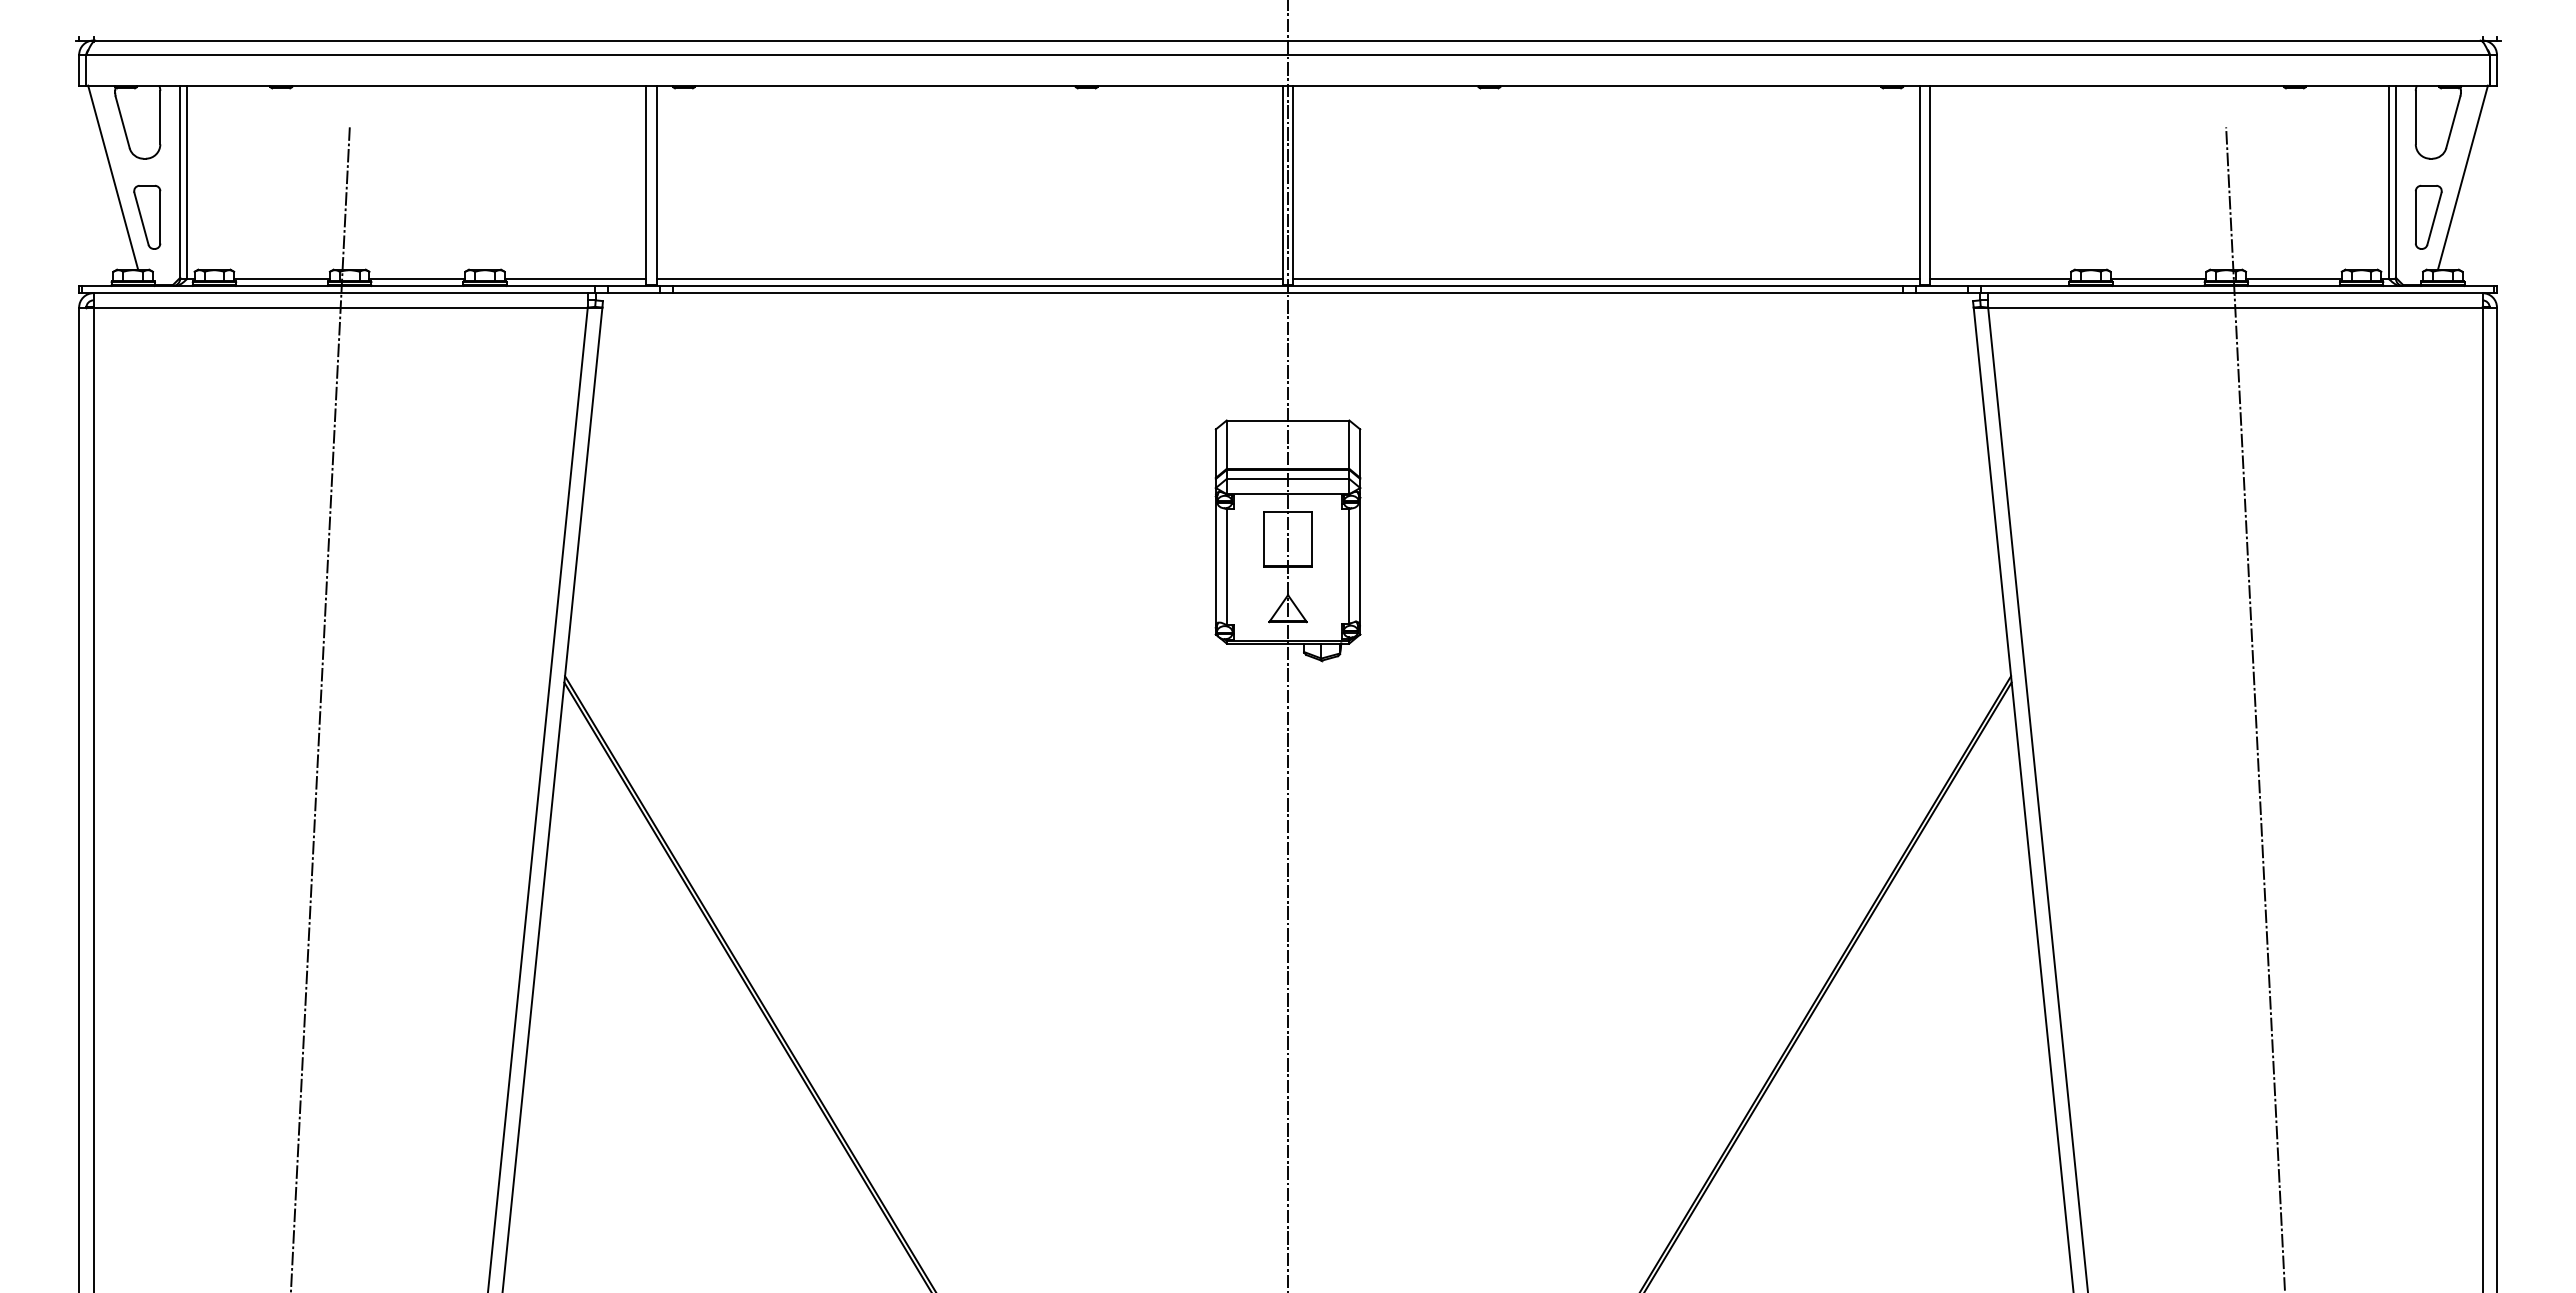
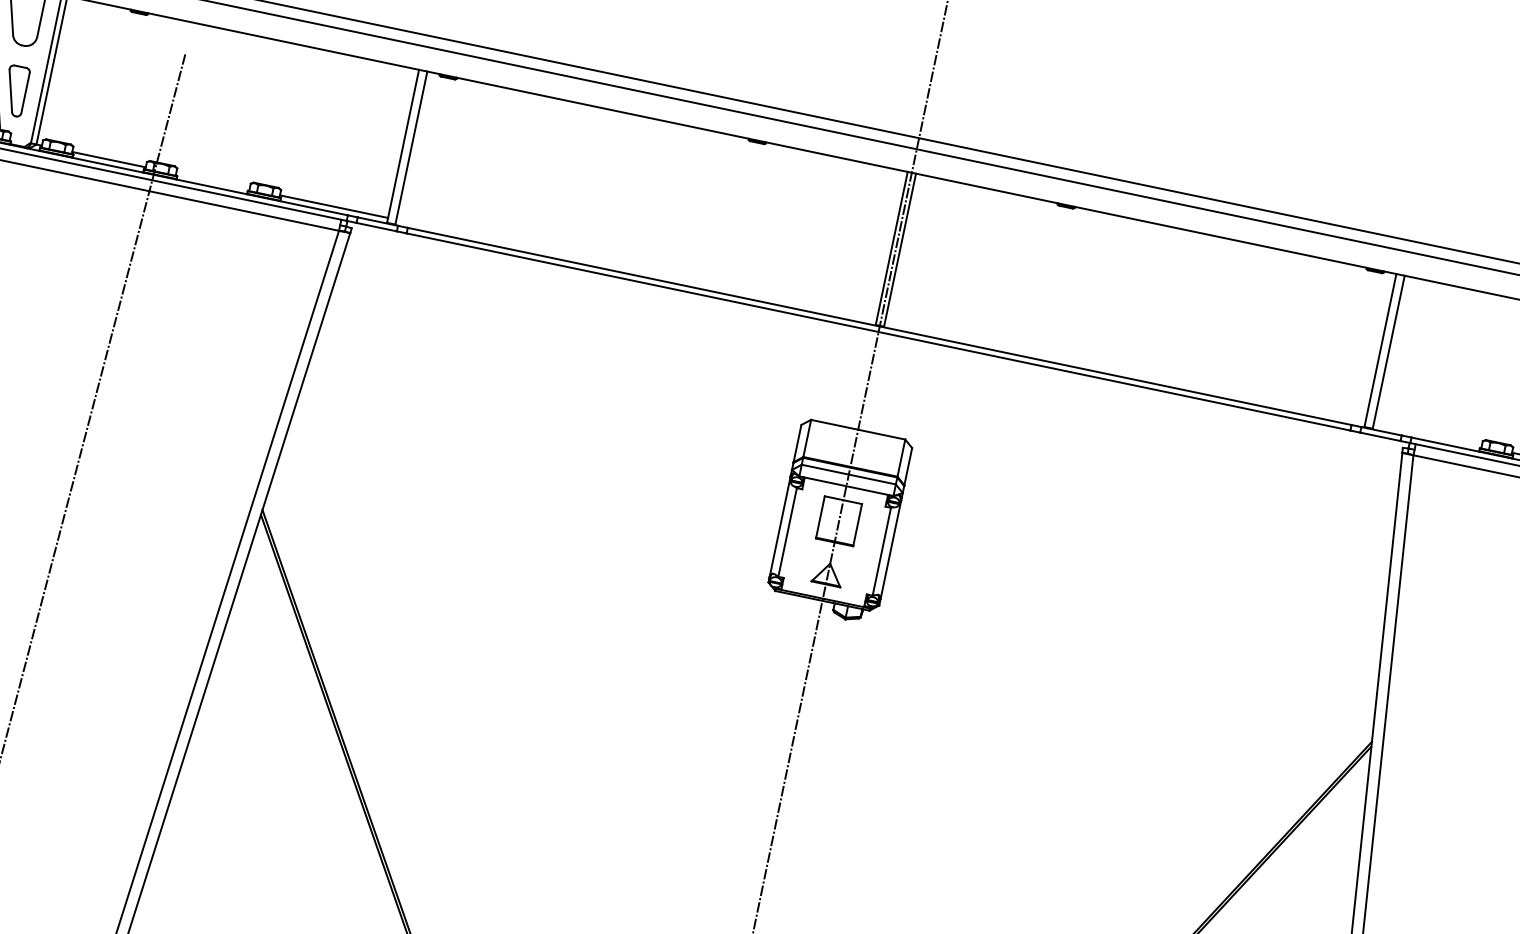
line: (417, 278) -> (213, 181), removed
line: (969, 278) -> (636, 269), removed
line: (1606, 278) -> (1125, 371), removed
line: (2000, 278) -> (1427, 434), removed

